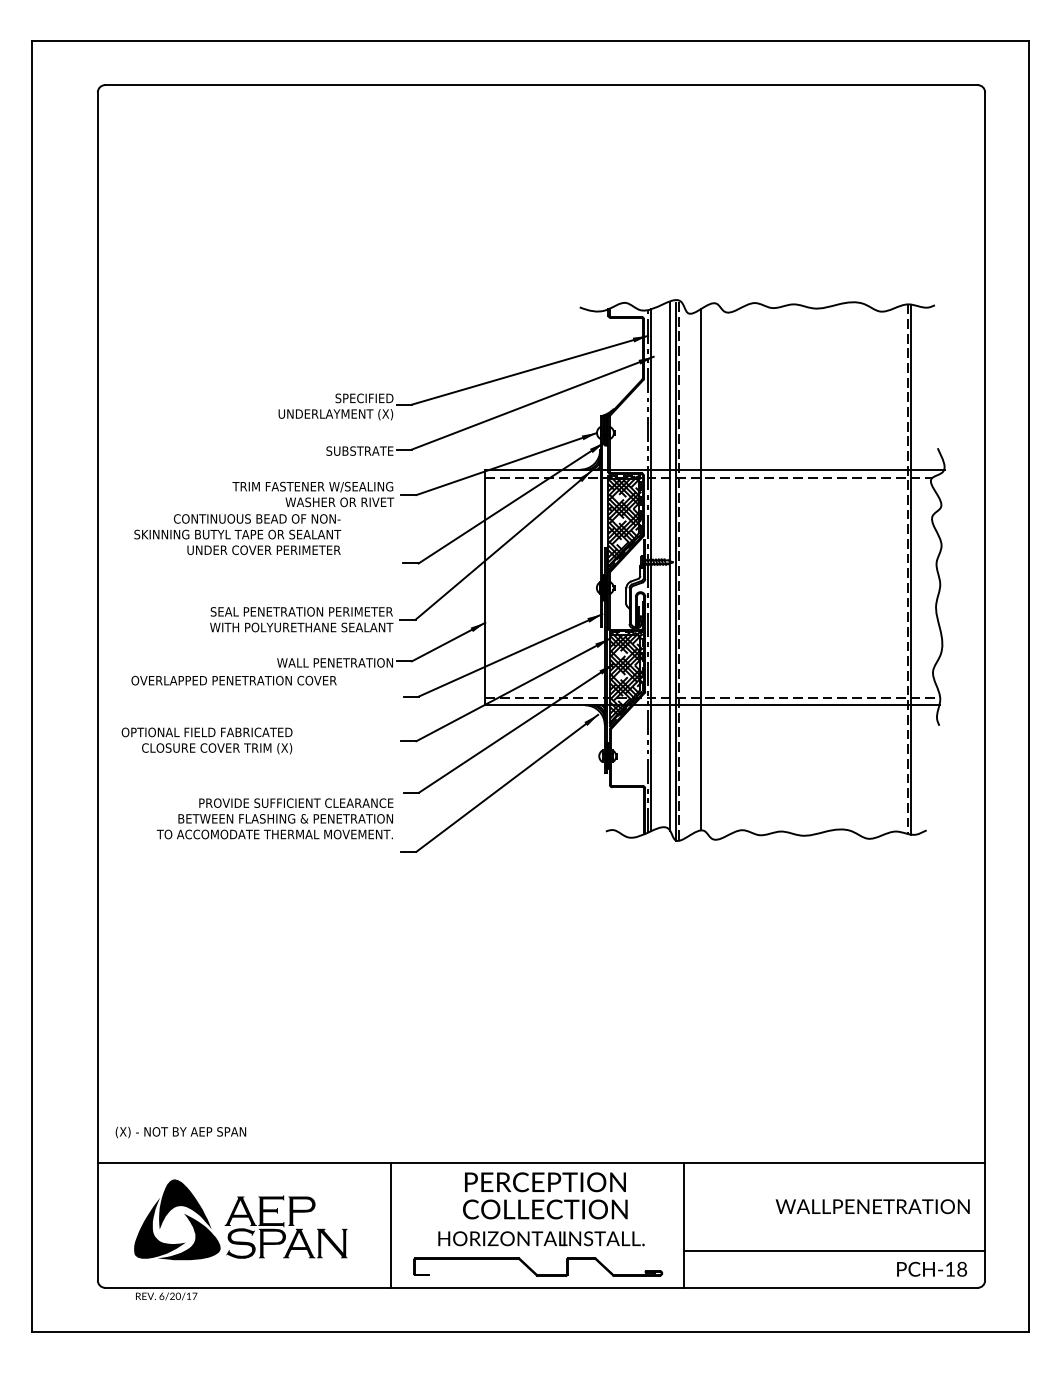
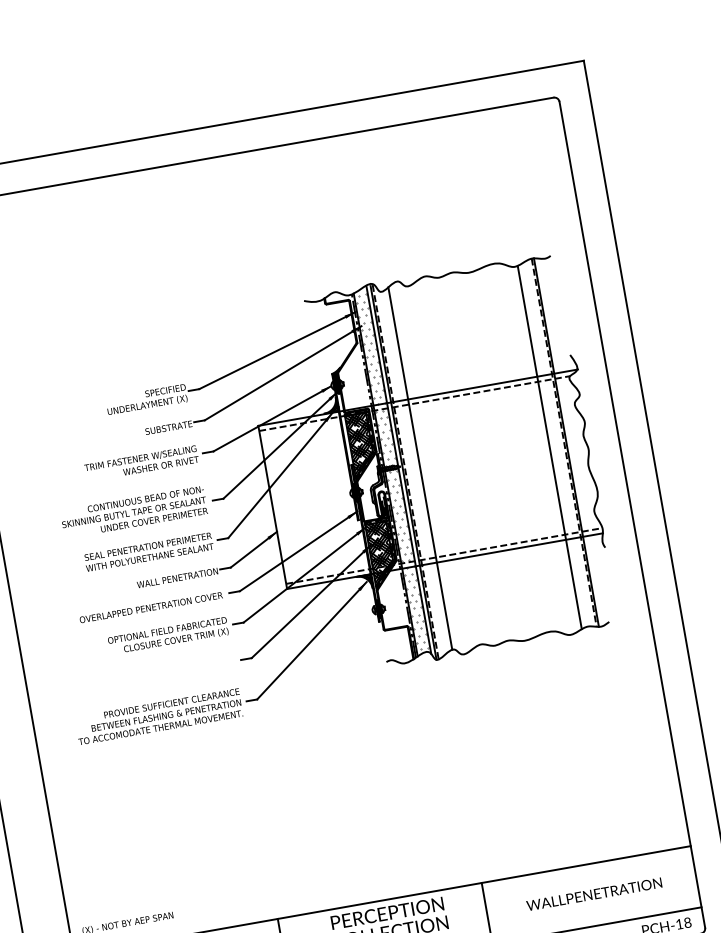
text: (237, 534) -> (133, 512), moved
hatch: (659, 567) -> (391, 471), added
line: (886, 572) -> (549, 447), added
text: (233, 680) -> (150, 607), moved
text: (206, 740) -> (167, 636), moved
text: (274, 818) -> (158, 716), moved
text: (872, 1206) -> (594, 894), moved

